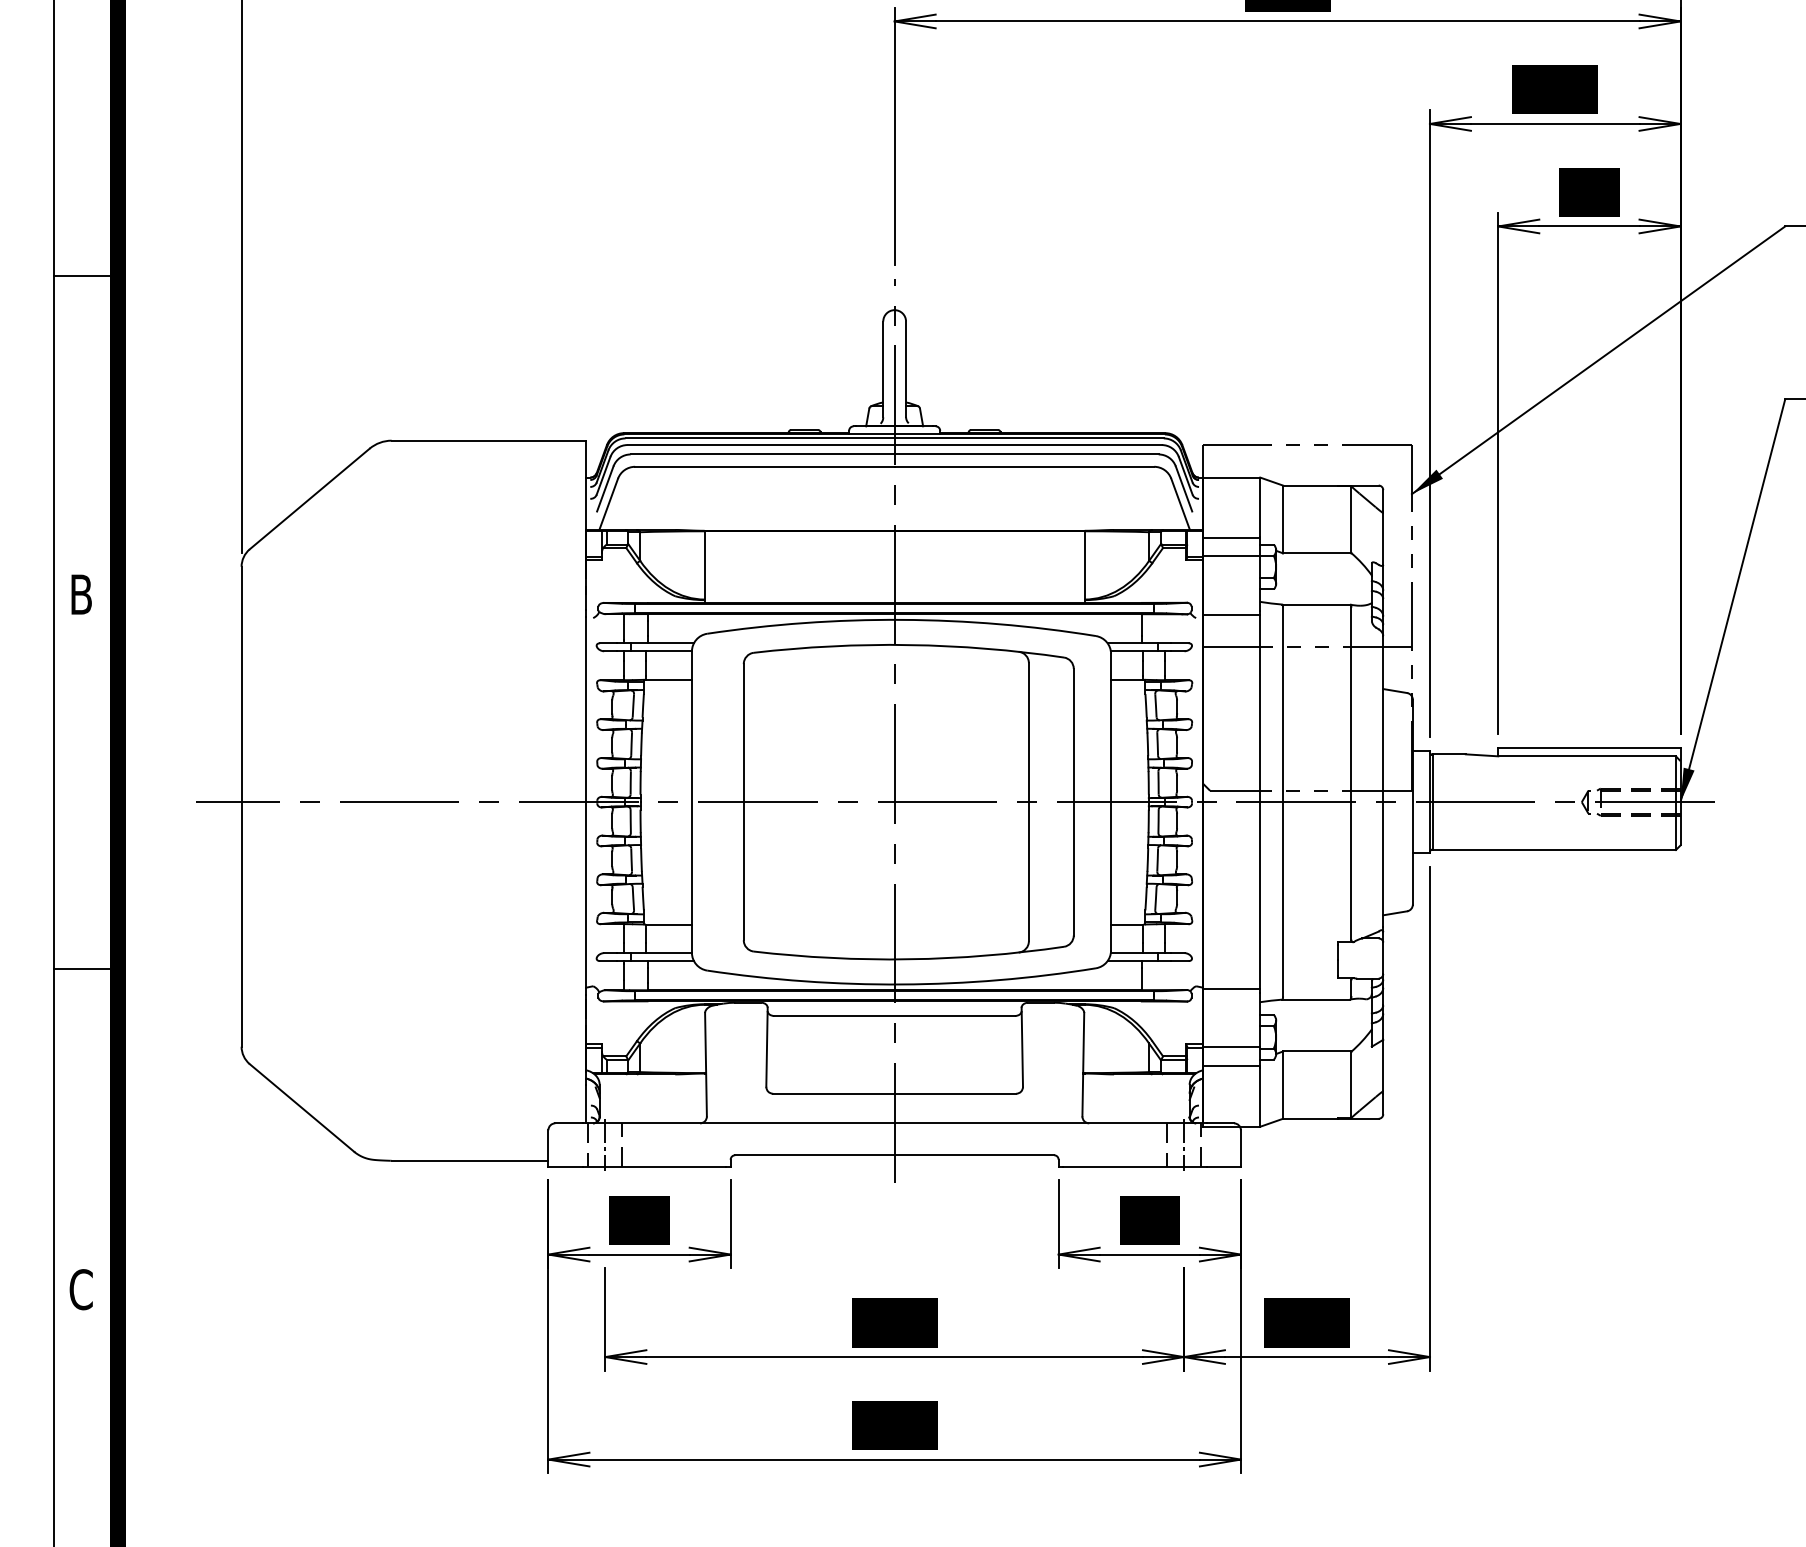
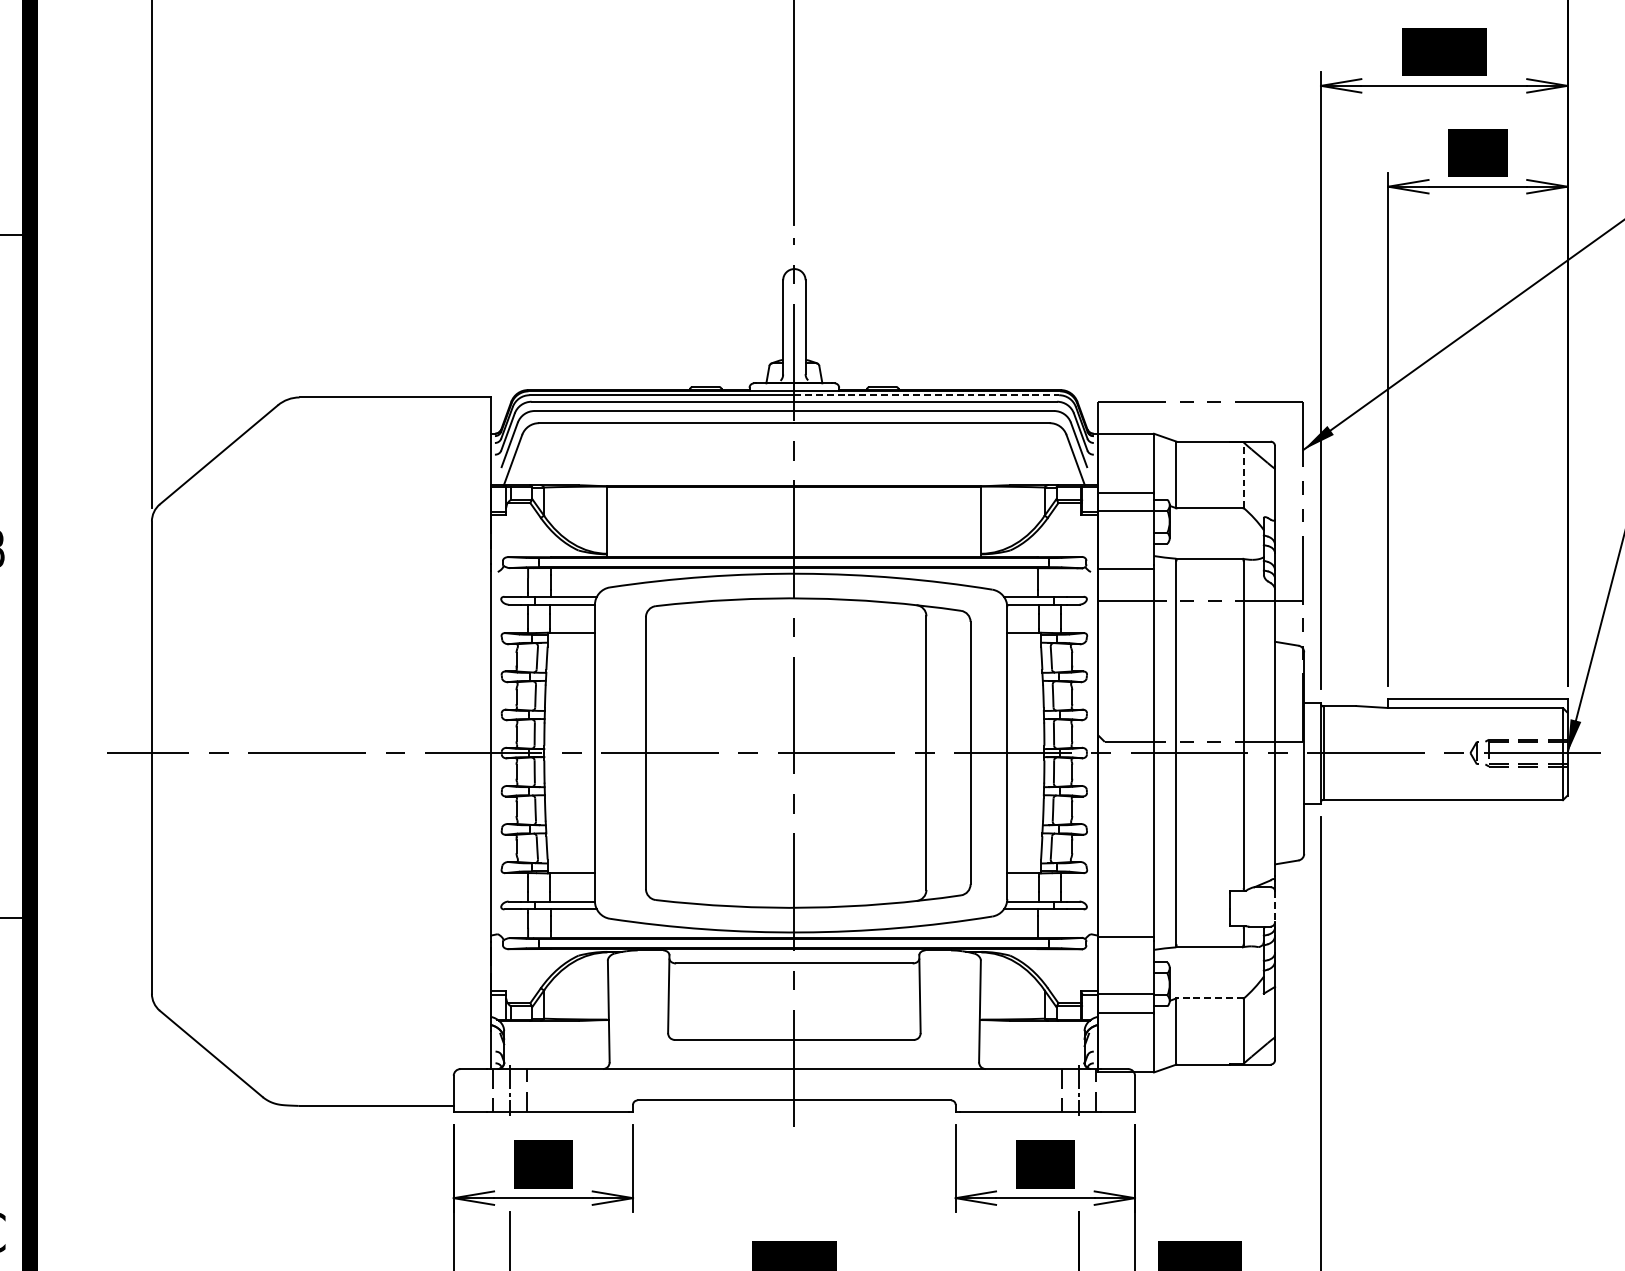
line: (1029, 438) -> (927, 395), solid -> dashed
line: (1351, 519) -> (1243, 475), solid -> dashed
line: (1383, 958) -> (1275, 906), solid -> dashed
line: (1316, 1051) -> (1209, 998), solid -> dashed

